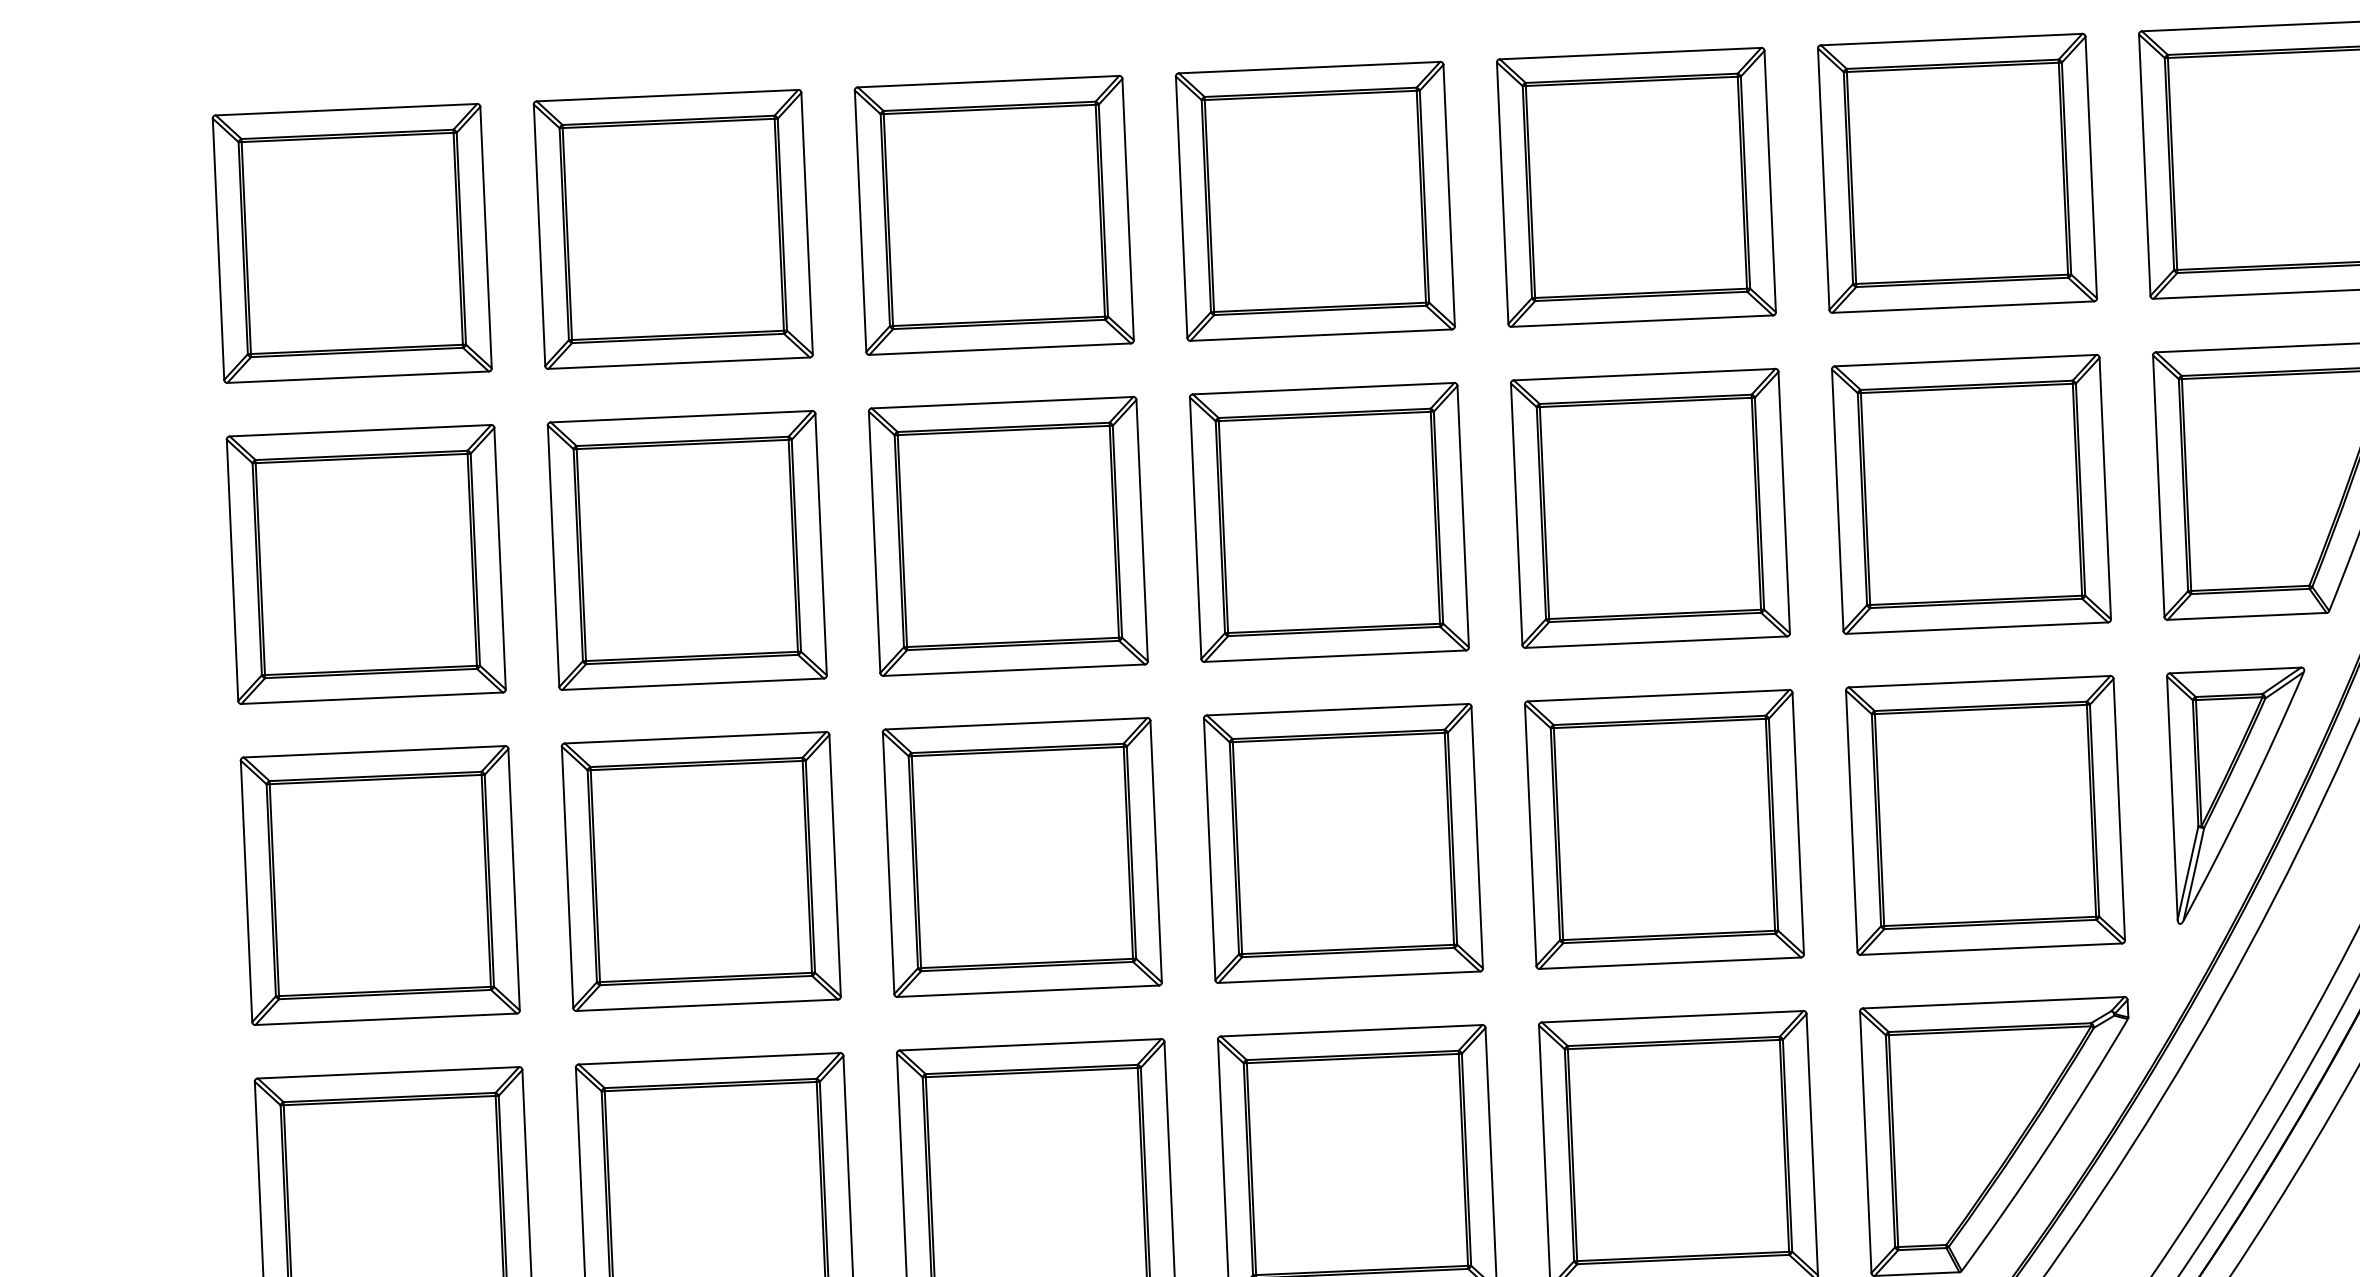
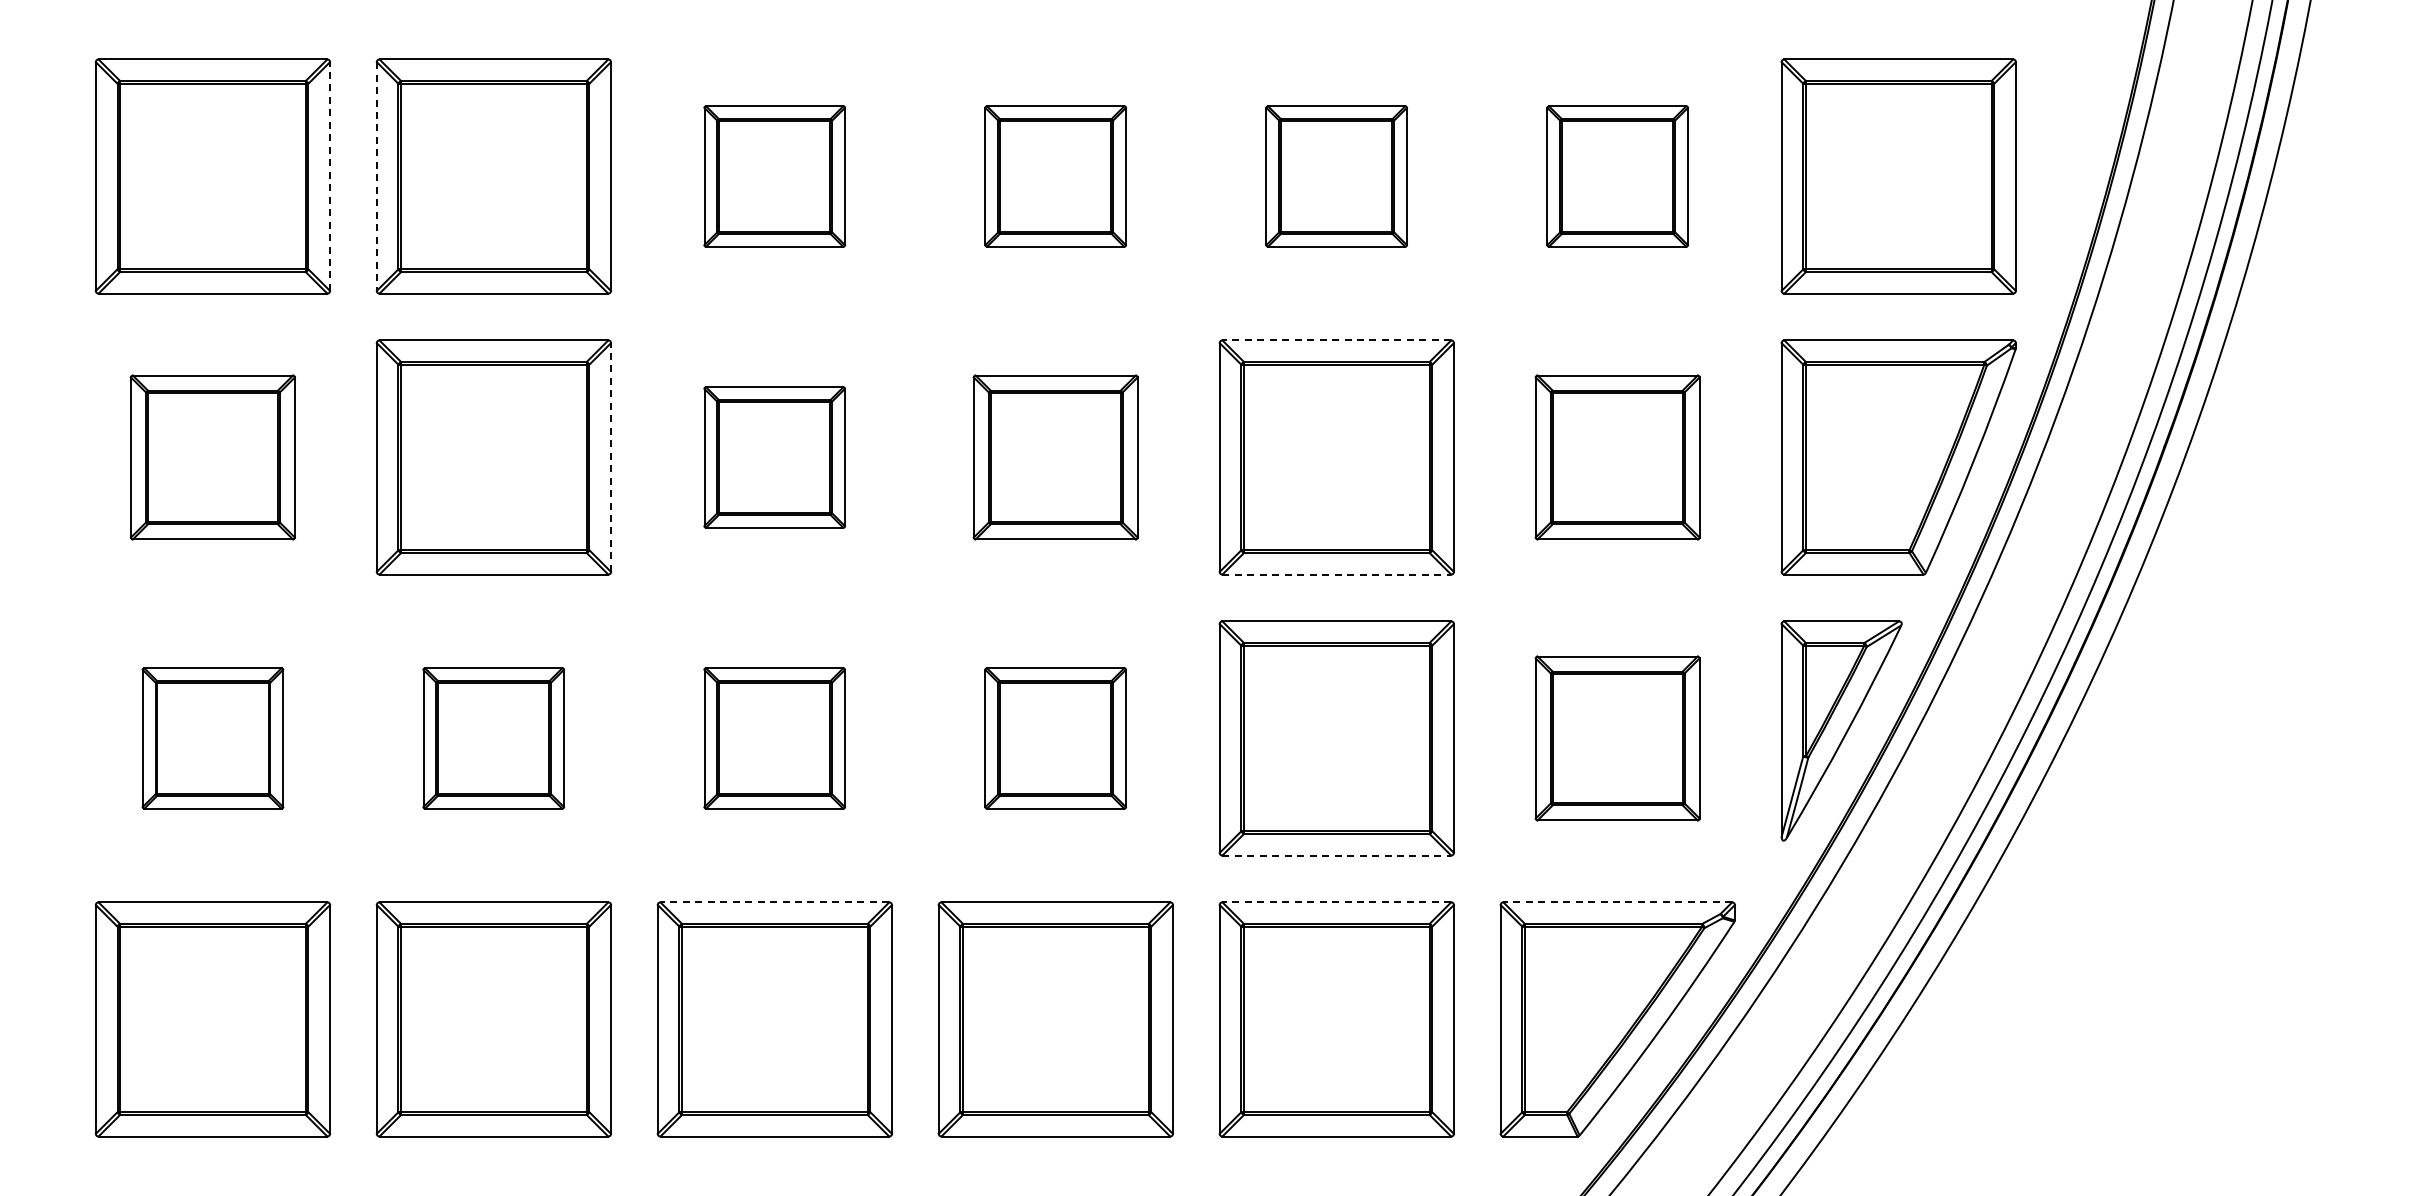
part: (1957, 173) -> (1617, 176), size x0.6
part: (1636, 187) -> (1336, 176), size x0.6
part: (1314, 201) -> (1055, 176), size x0.6
part: (993, 215) -> (774, 176), size x0.6
line: (539, 236) -> (376, 177), solid -> dashed
line: (486, 237) -> (330, 176), solid -> dashed
line: (1644, 374) -> (1336, 340), solid -> dashed
part: (1971, 494) -> (1617, 457), size x0.7
part: (1329, 522) -> (1055, 457), size x0.7
part: (1007, 536) -> (774, 457), size x0.6
line: (821, 544) -> (611, 457), solid -> dashed
part: (365, 564) -> (212, 457), size x0.7
line: (1657, 642) -> (1337, 574), solid -> dashed
part: (1985, 815) -> (1617, 738), size x0.7
part: (1343, 843) -> (1055, 738), size x0.6
part: (1021, 857) -> (774, 738), size x0.6
part: (700, 871) -> (493, 738), size x0.6
part: (379, 885) -> (212, 738), size x0.6
line: (1671, 963) -> (1337, 855), solid -> dashed
line: (1993, 1002) -> (1617, 902), solid -> dashed
line: (1672, 1016) -> (1336, 902), solid -> dashed
line: (1030, 1044) -> (774, 902), solid -> dashed

